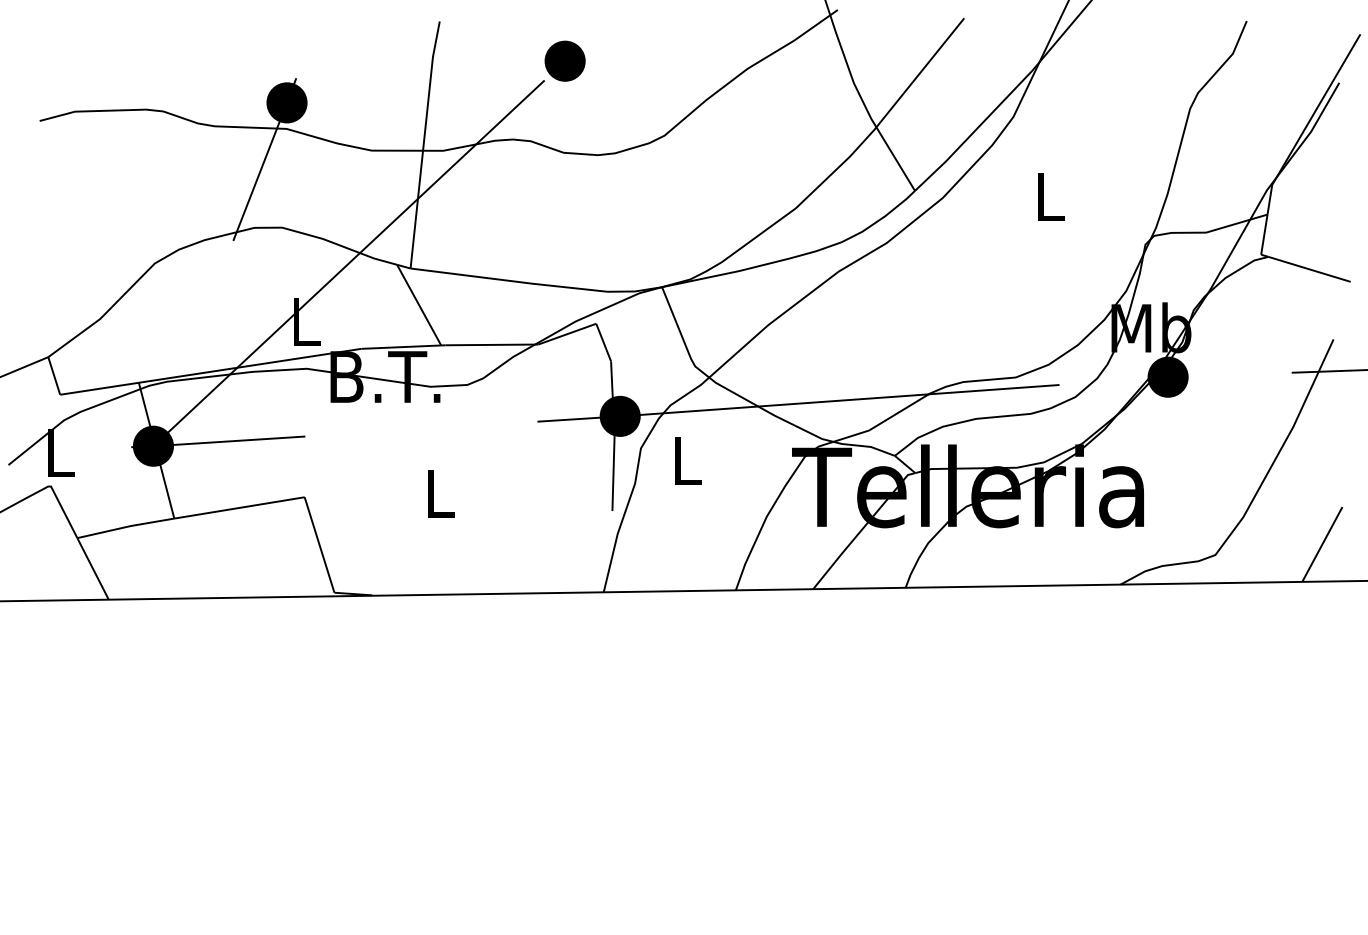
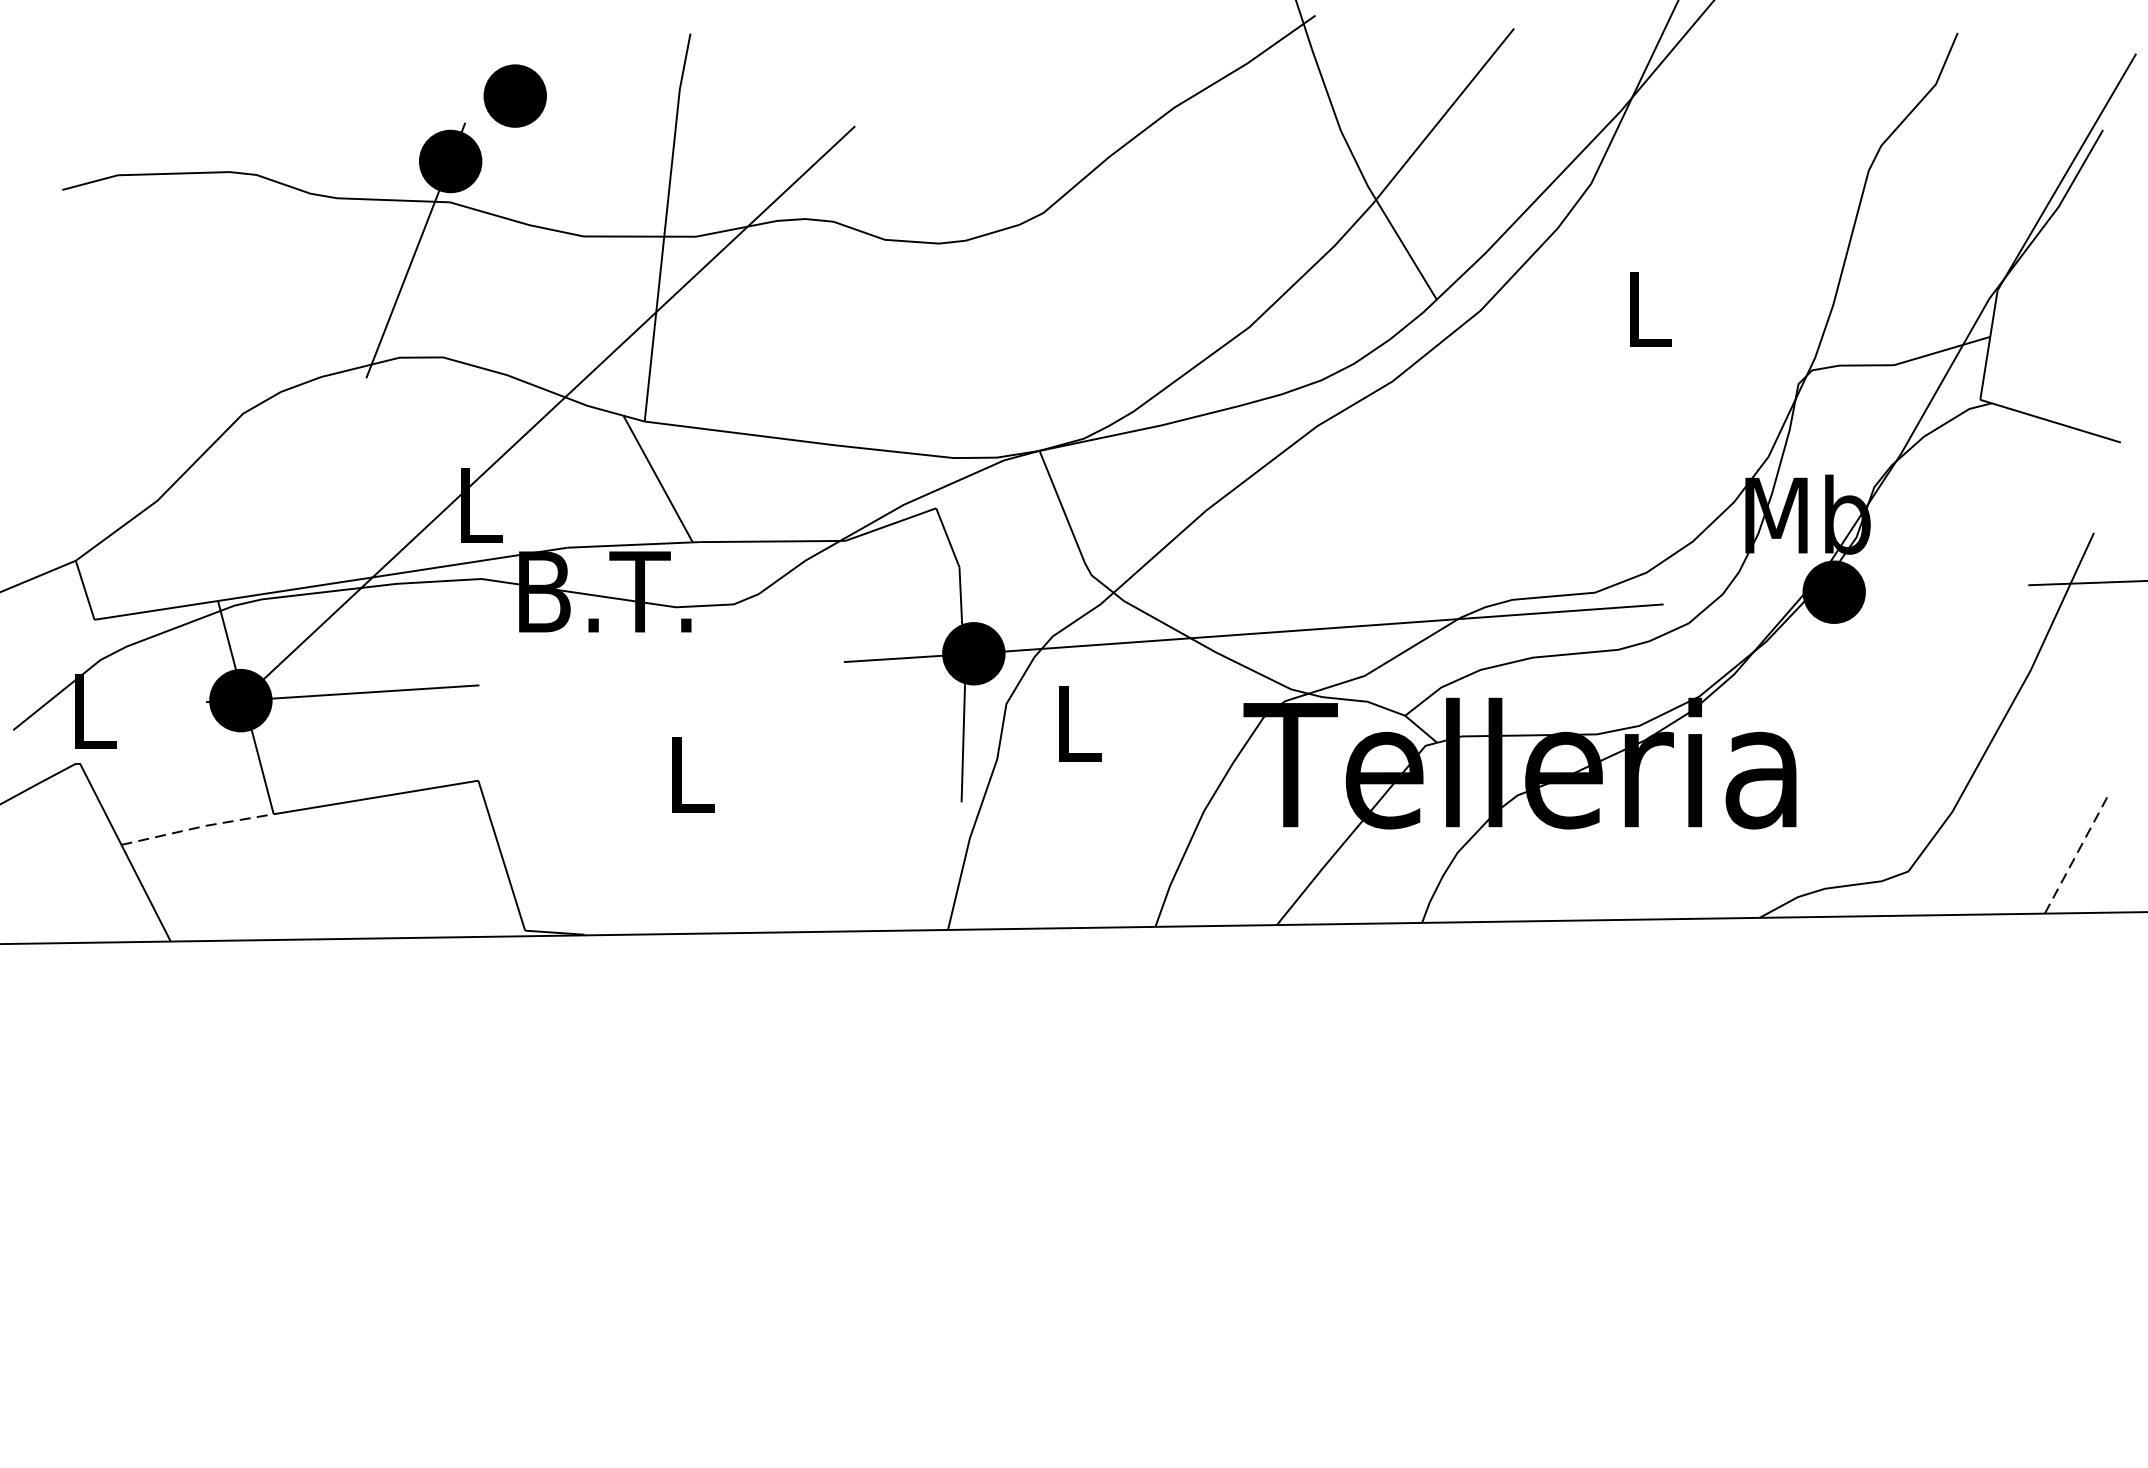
part: (564, 60) -> (514, 94), moved
line: (126, 527) -> (198, 828), solid -> dashed
line: (1322, 544) -> (2076, 854), solid -> dashed

